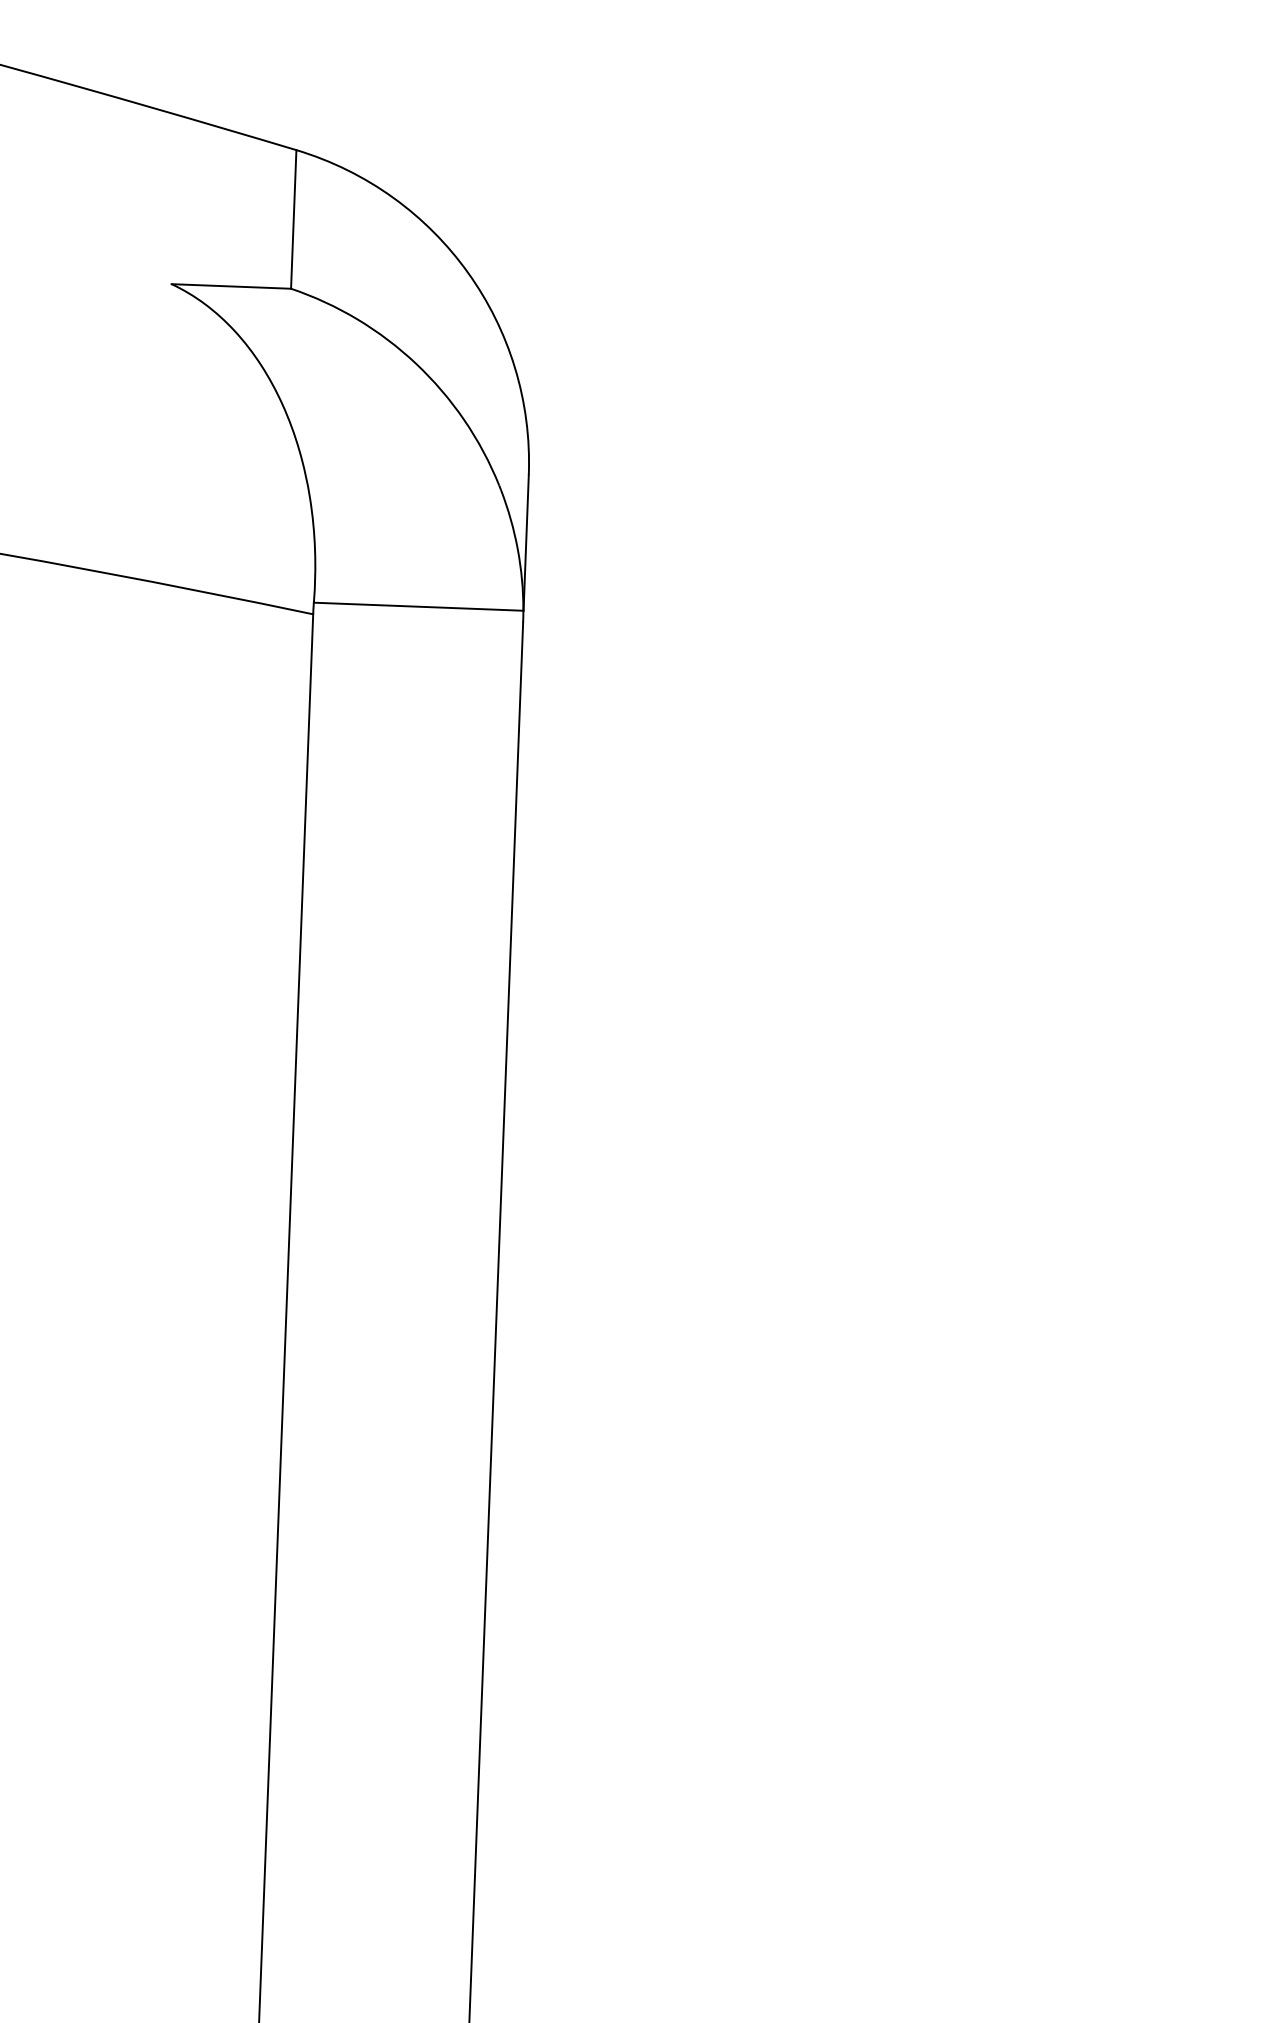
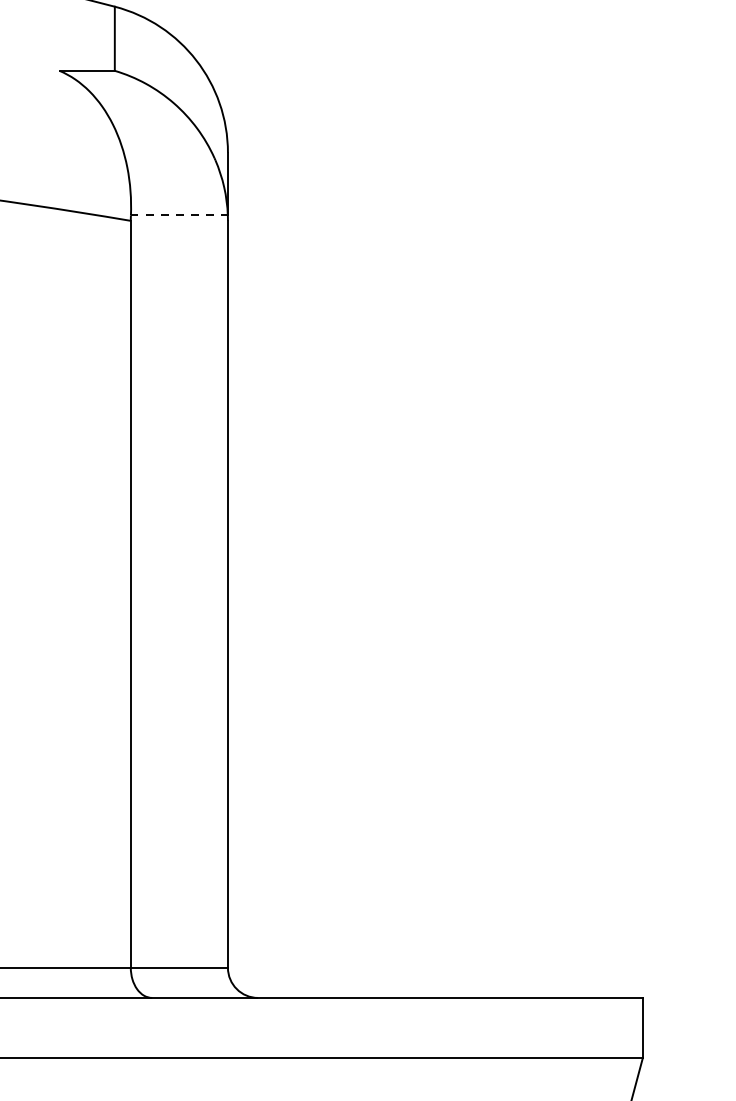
line: (418, 606) -> (179, 215), solid -> dashed

